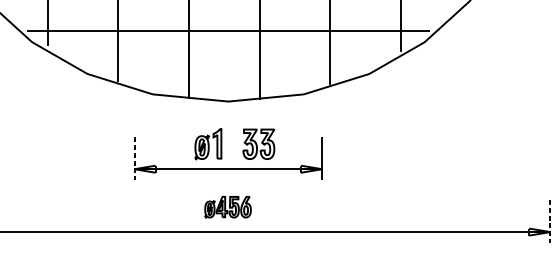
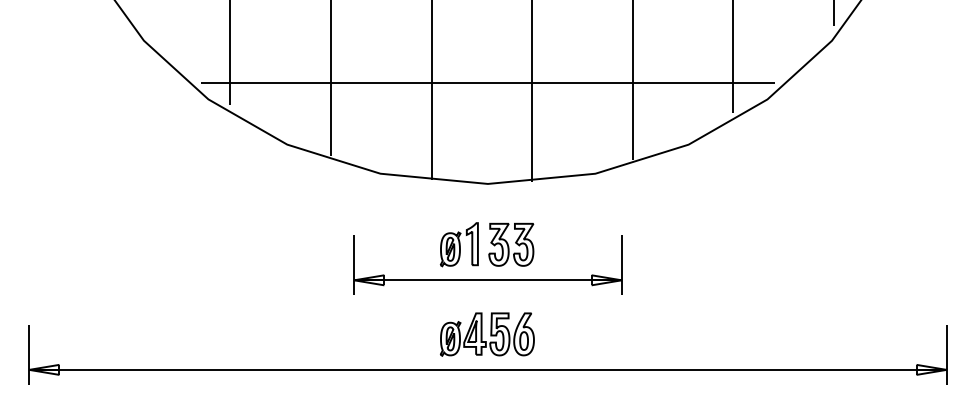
part: (258, 144) -> (511, 244), moved
line: (134, 158) -> (354, 265), dashed -> solid
part: (228, 207) -> (487, 334), size x1.43
line: (550, 222) -> (946, 355), dashed -> solid

